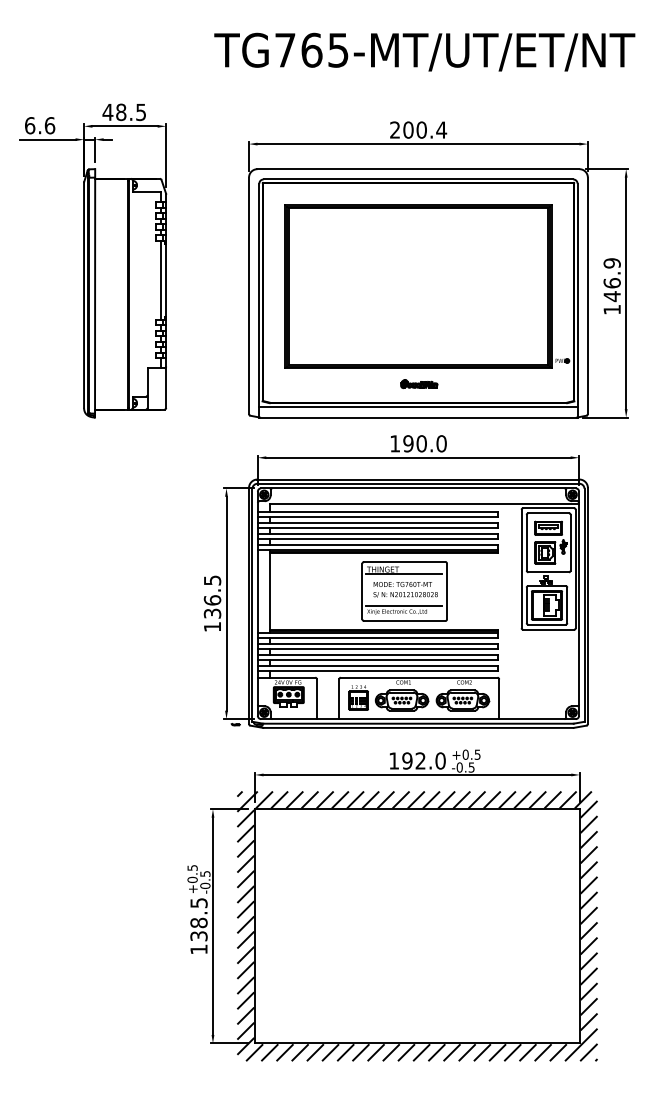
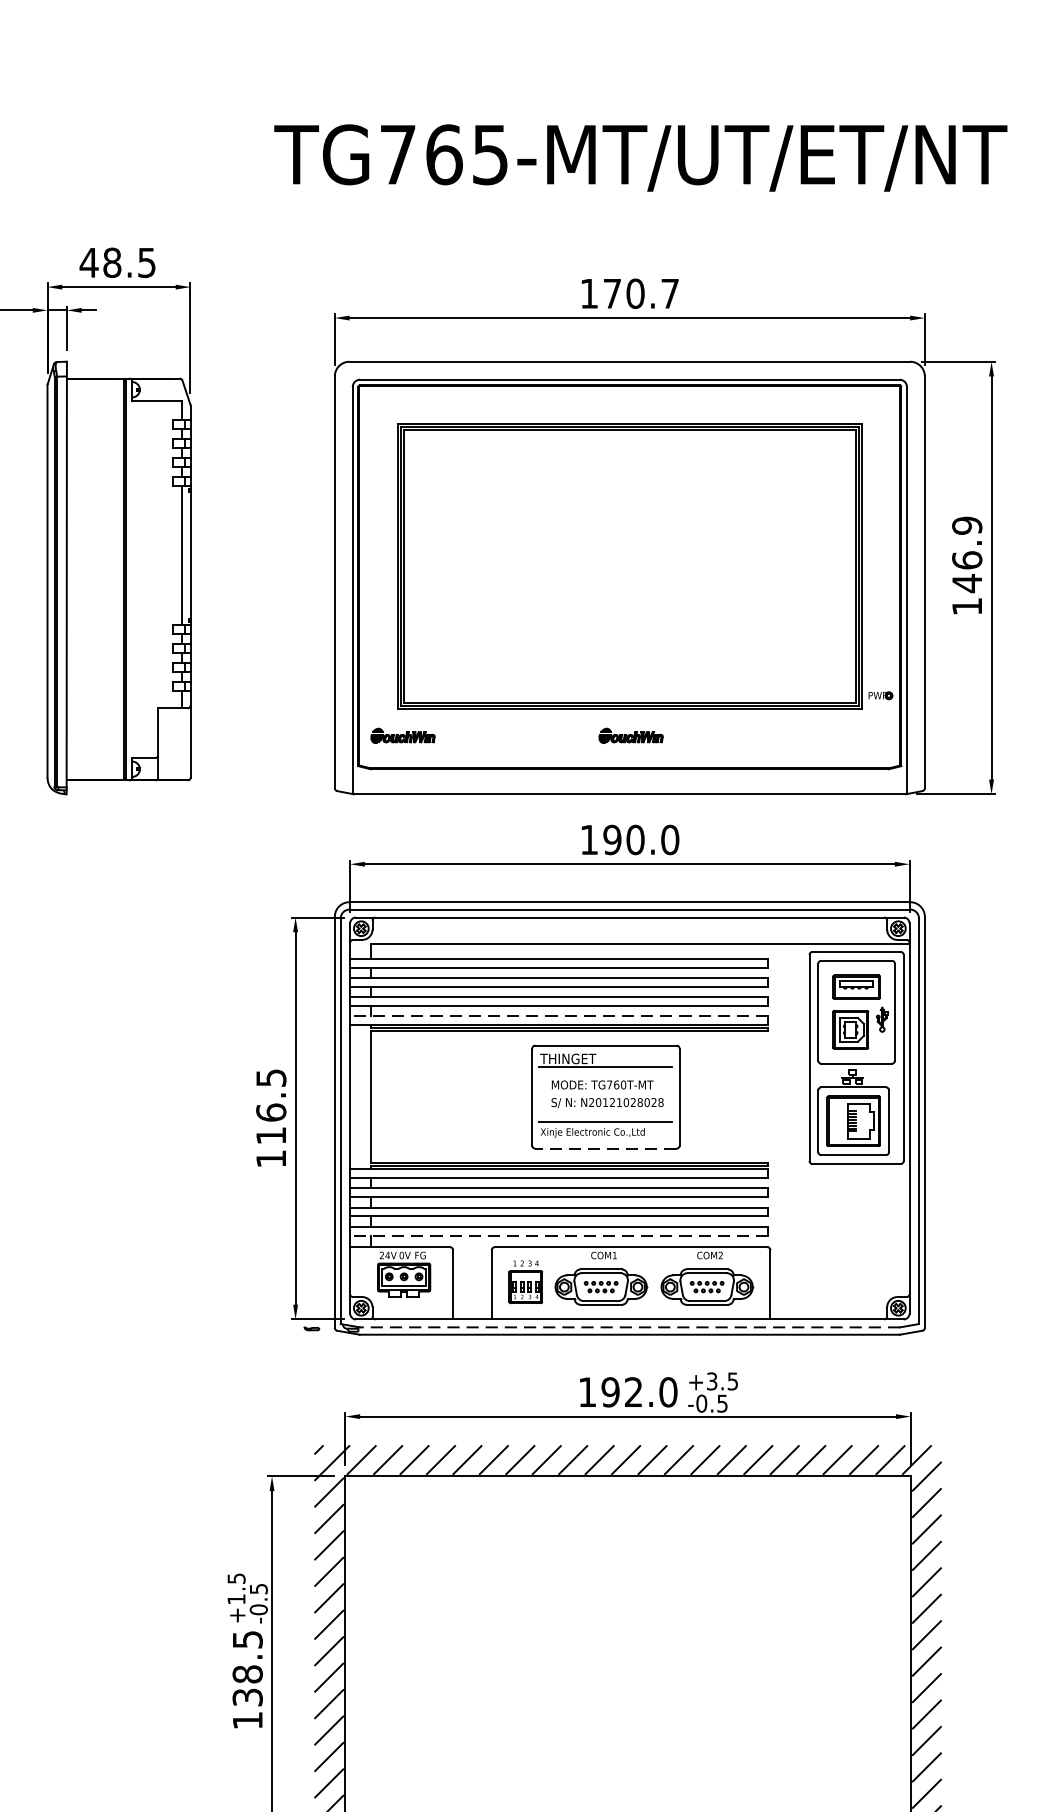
text: (418, 129) -> (629, 292), 200.4 -> 170.7
part: (288, 384) -> (403, 736), added
line: (418, 407) -> (629, 776), removed
line: (377, 544) -> (558, 1015), solid -> dashed
text: (212, 613) -> (271, 1135), 136.5 -> 116.5
line: (404, 621) -> (605, 1149), solid -> dashed
line: (377, 670) -> (558, 1234), solid -> dashed
line: (417, 723) -> (628, 1326), solid -> dashed
text: (465, 754) -> (711, 1380), +0.5 -> +3.5
text: (192, 879) -> (236, 1598), +0.5 -> +1.5

